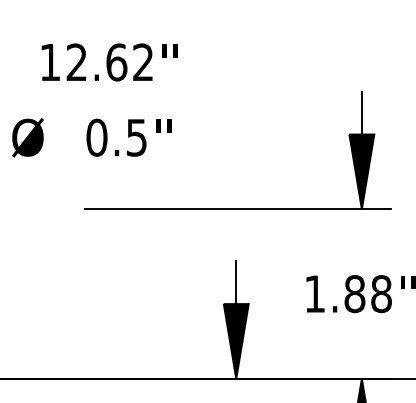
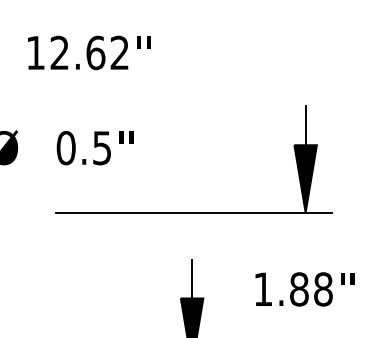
text: (109, 62) -> (89, 52), moved

